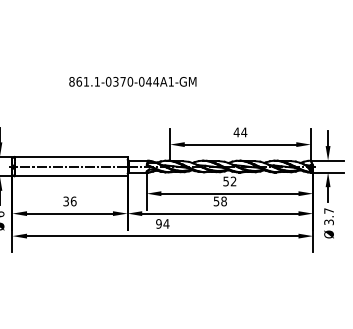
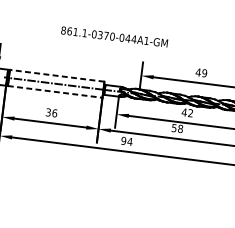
text: (132, 81) -> (114, 36), moved
text: (244, 132) -> (204, 73), 44 -> 49
line: (71, 157) -> (57, 76), solid -> dashed
line: (71, 176) -> (55, 92), solid -> dashed
text: (226, 181) -> (184, 112), 52 -> 42

